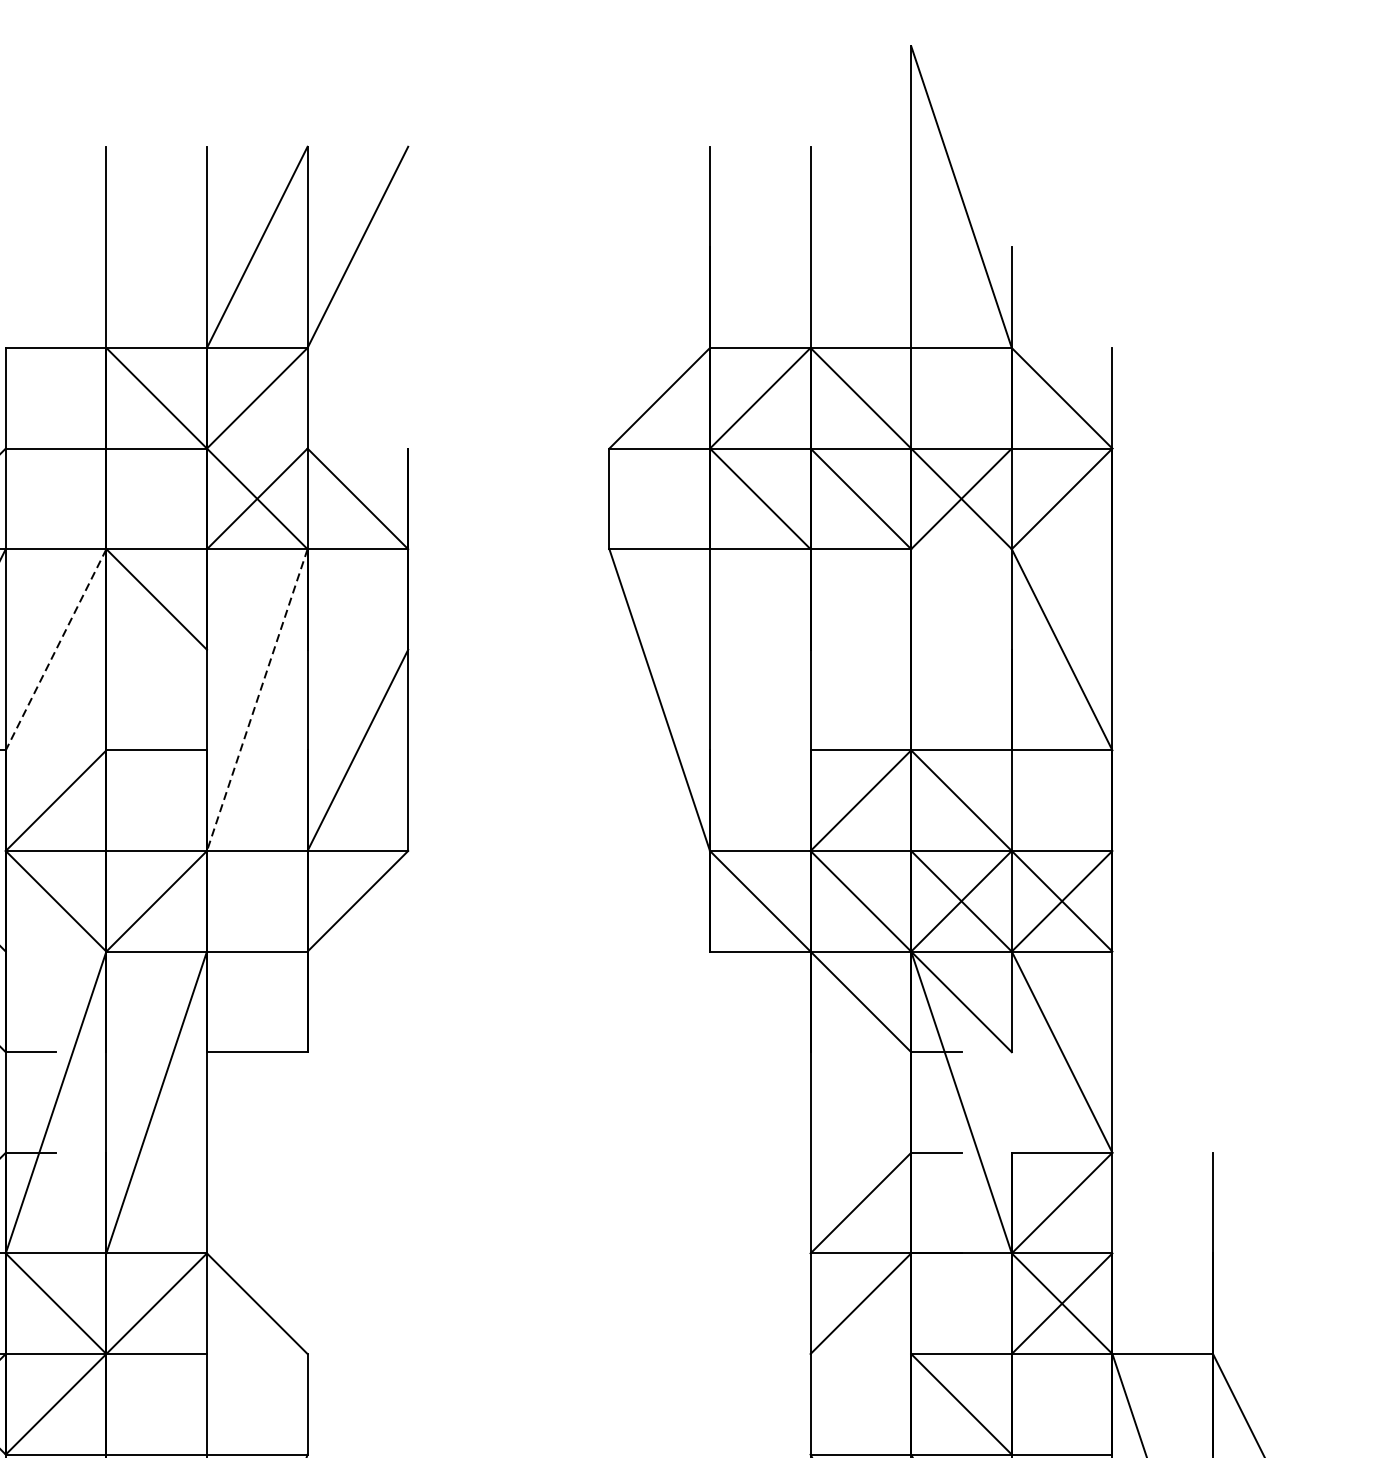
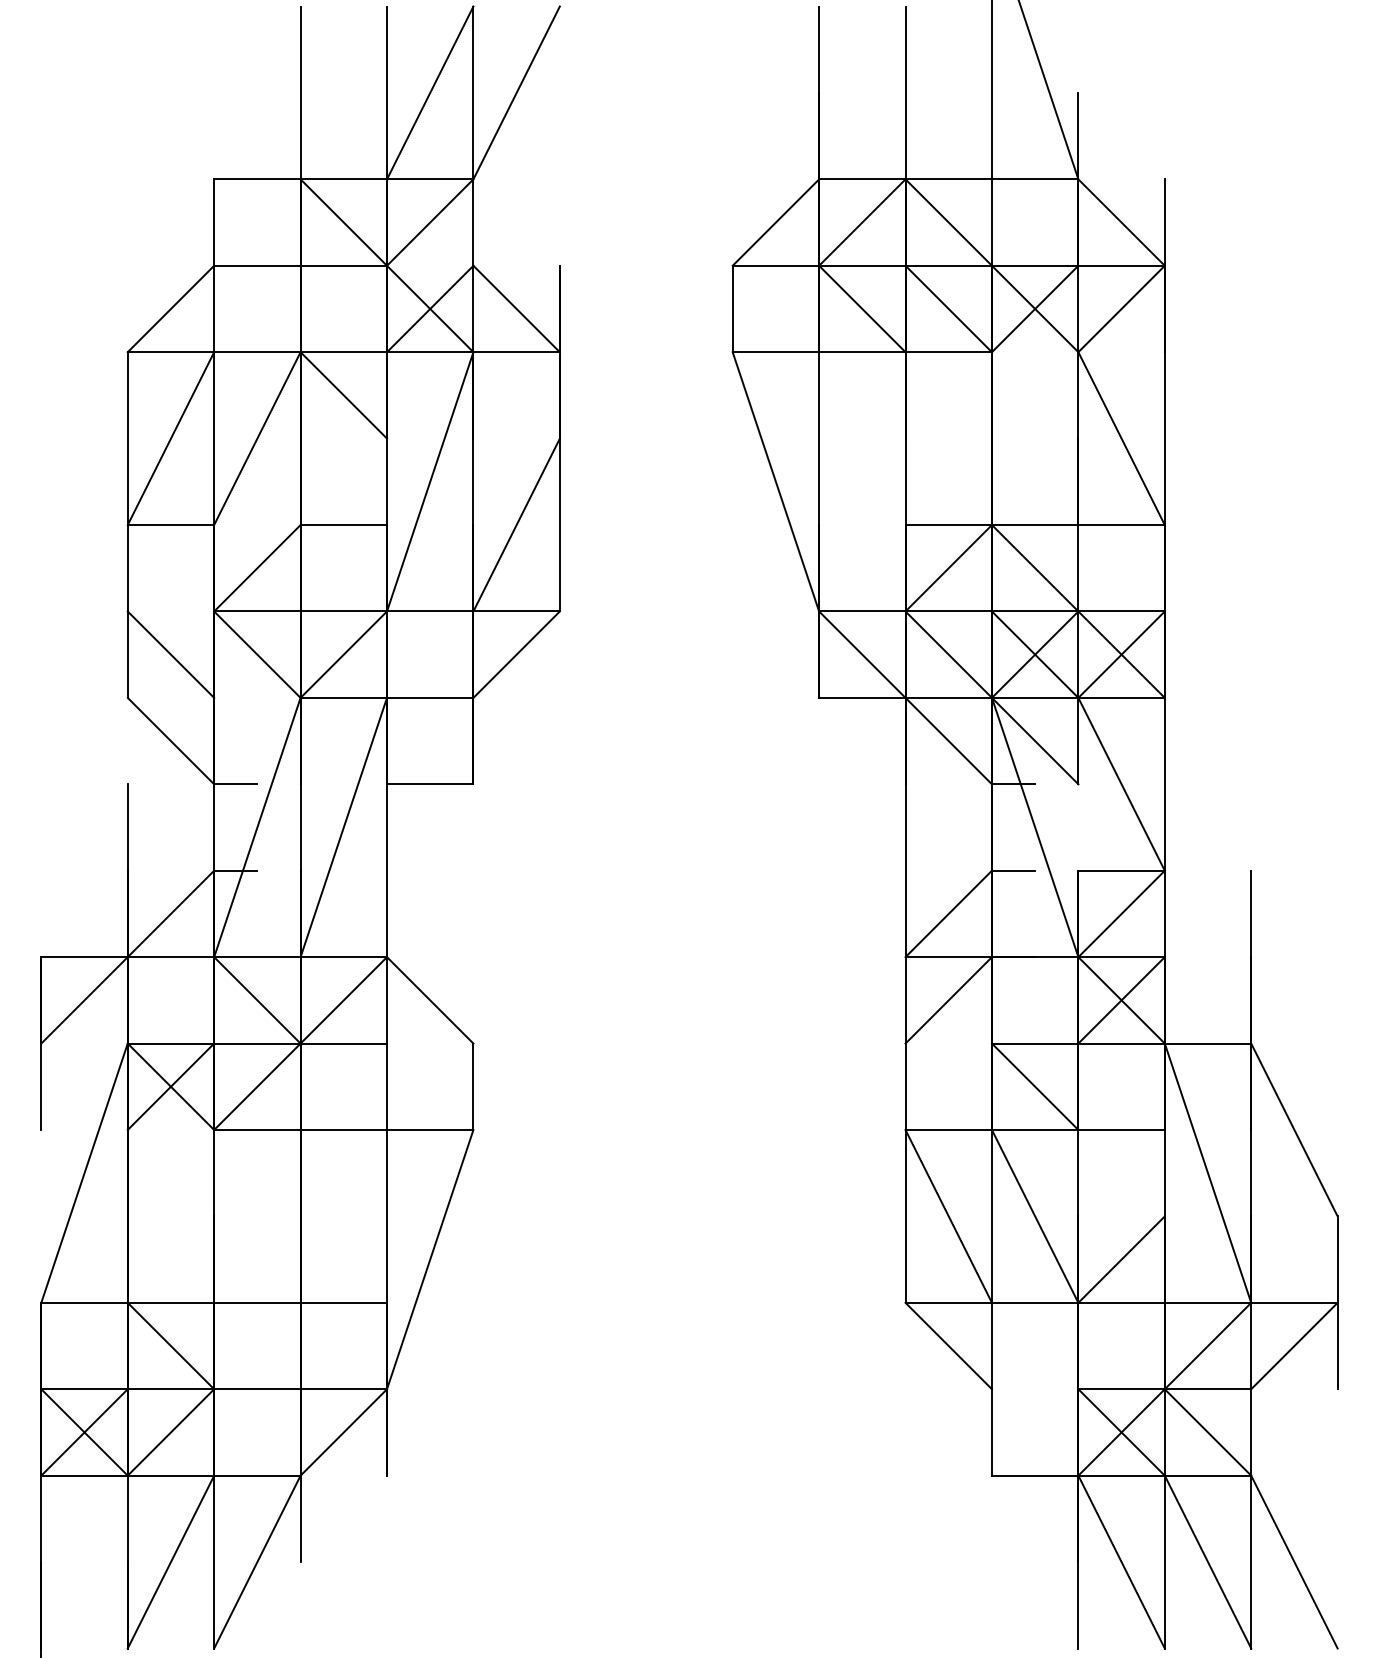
line: (56, 649) -> (257, 438), dashed -> solid
line: (257, 699) -> (430, 481), dashed -> solid

